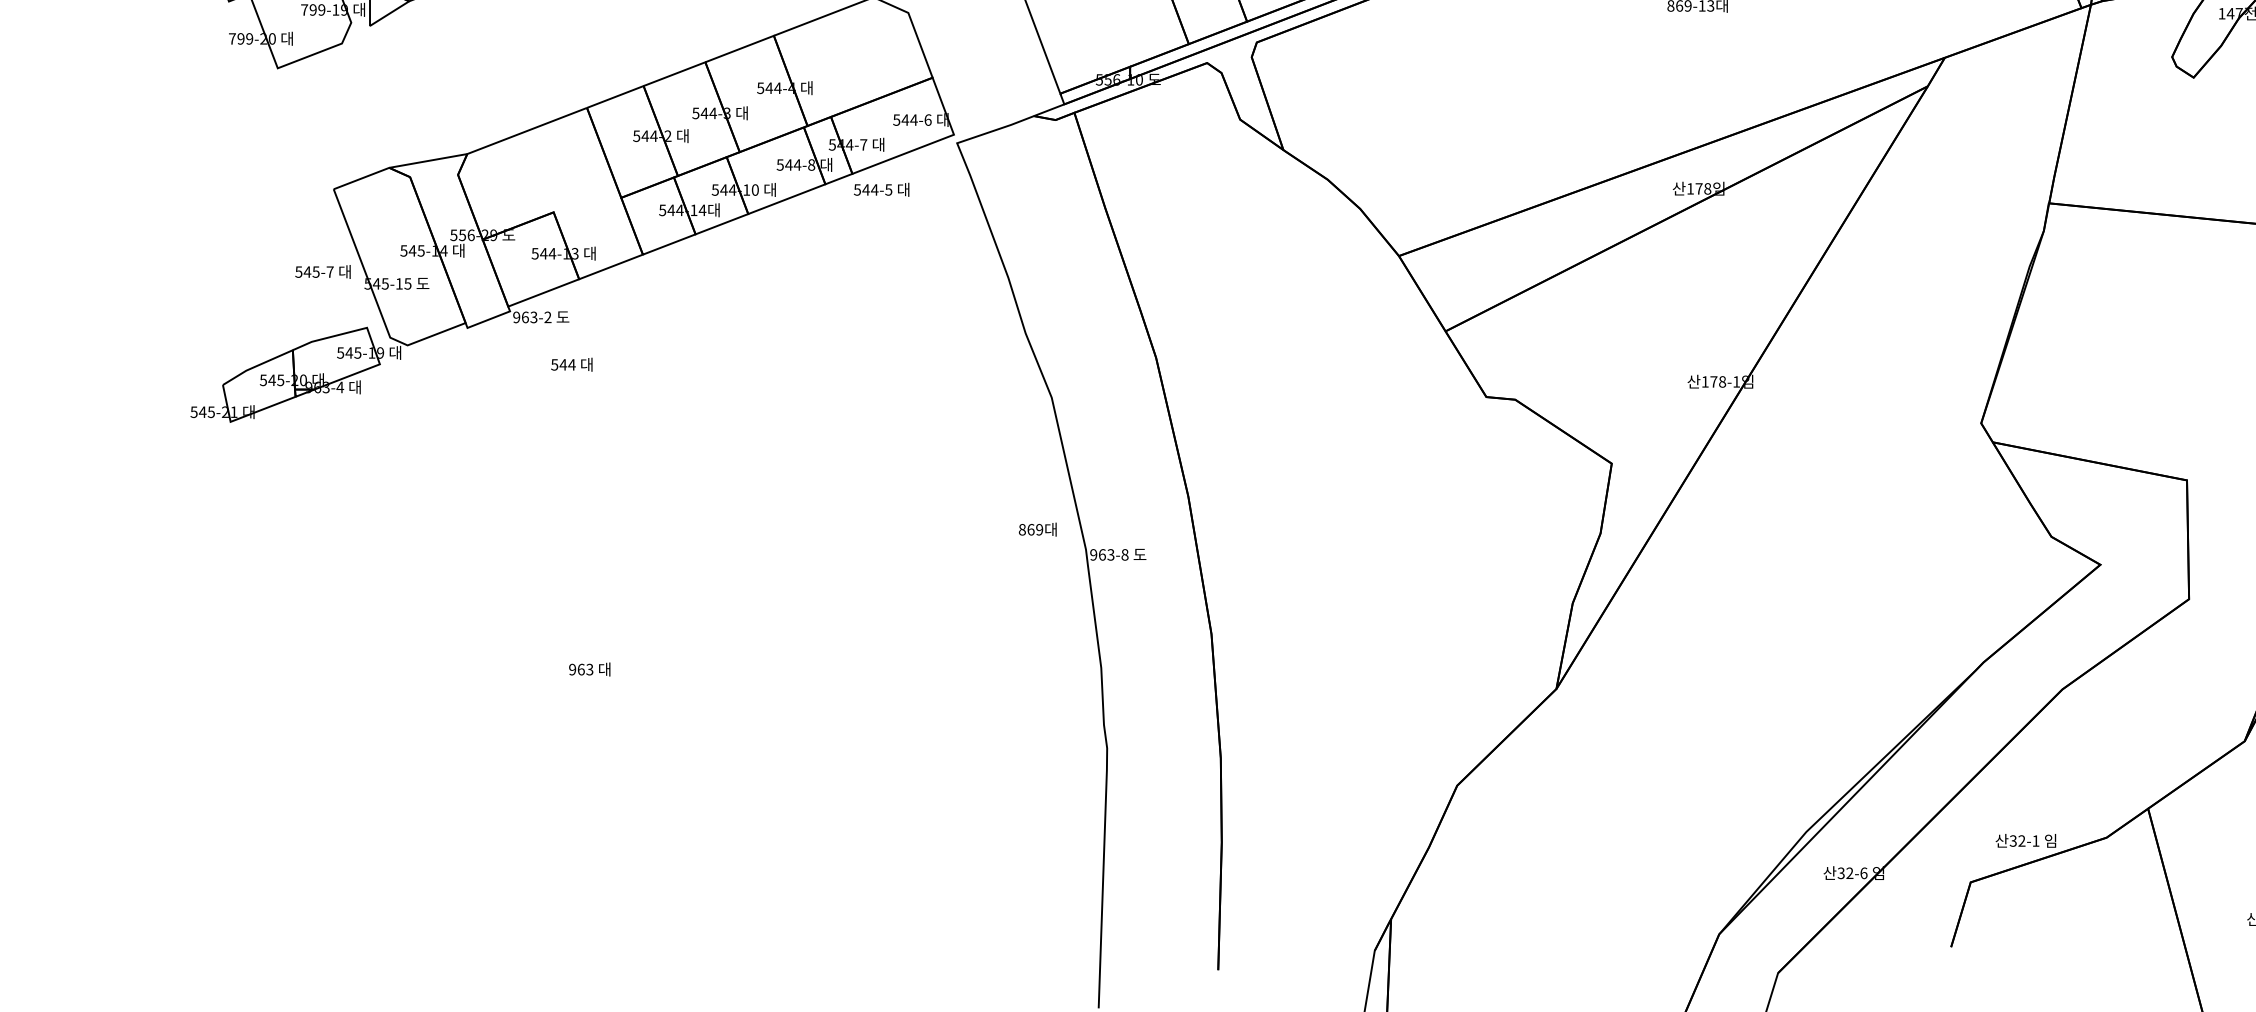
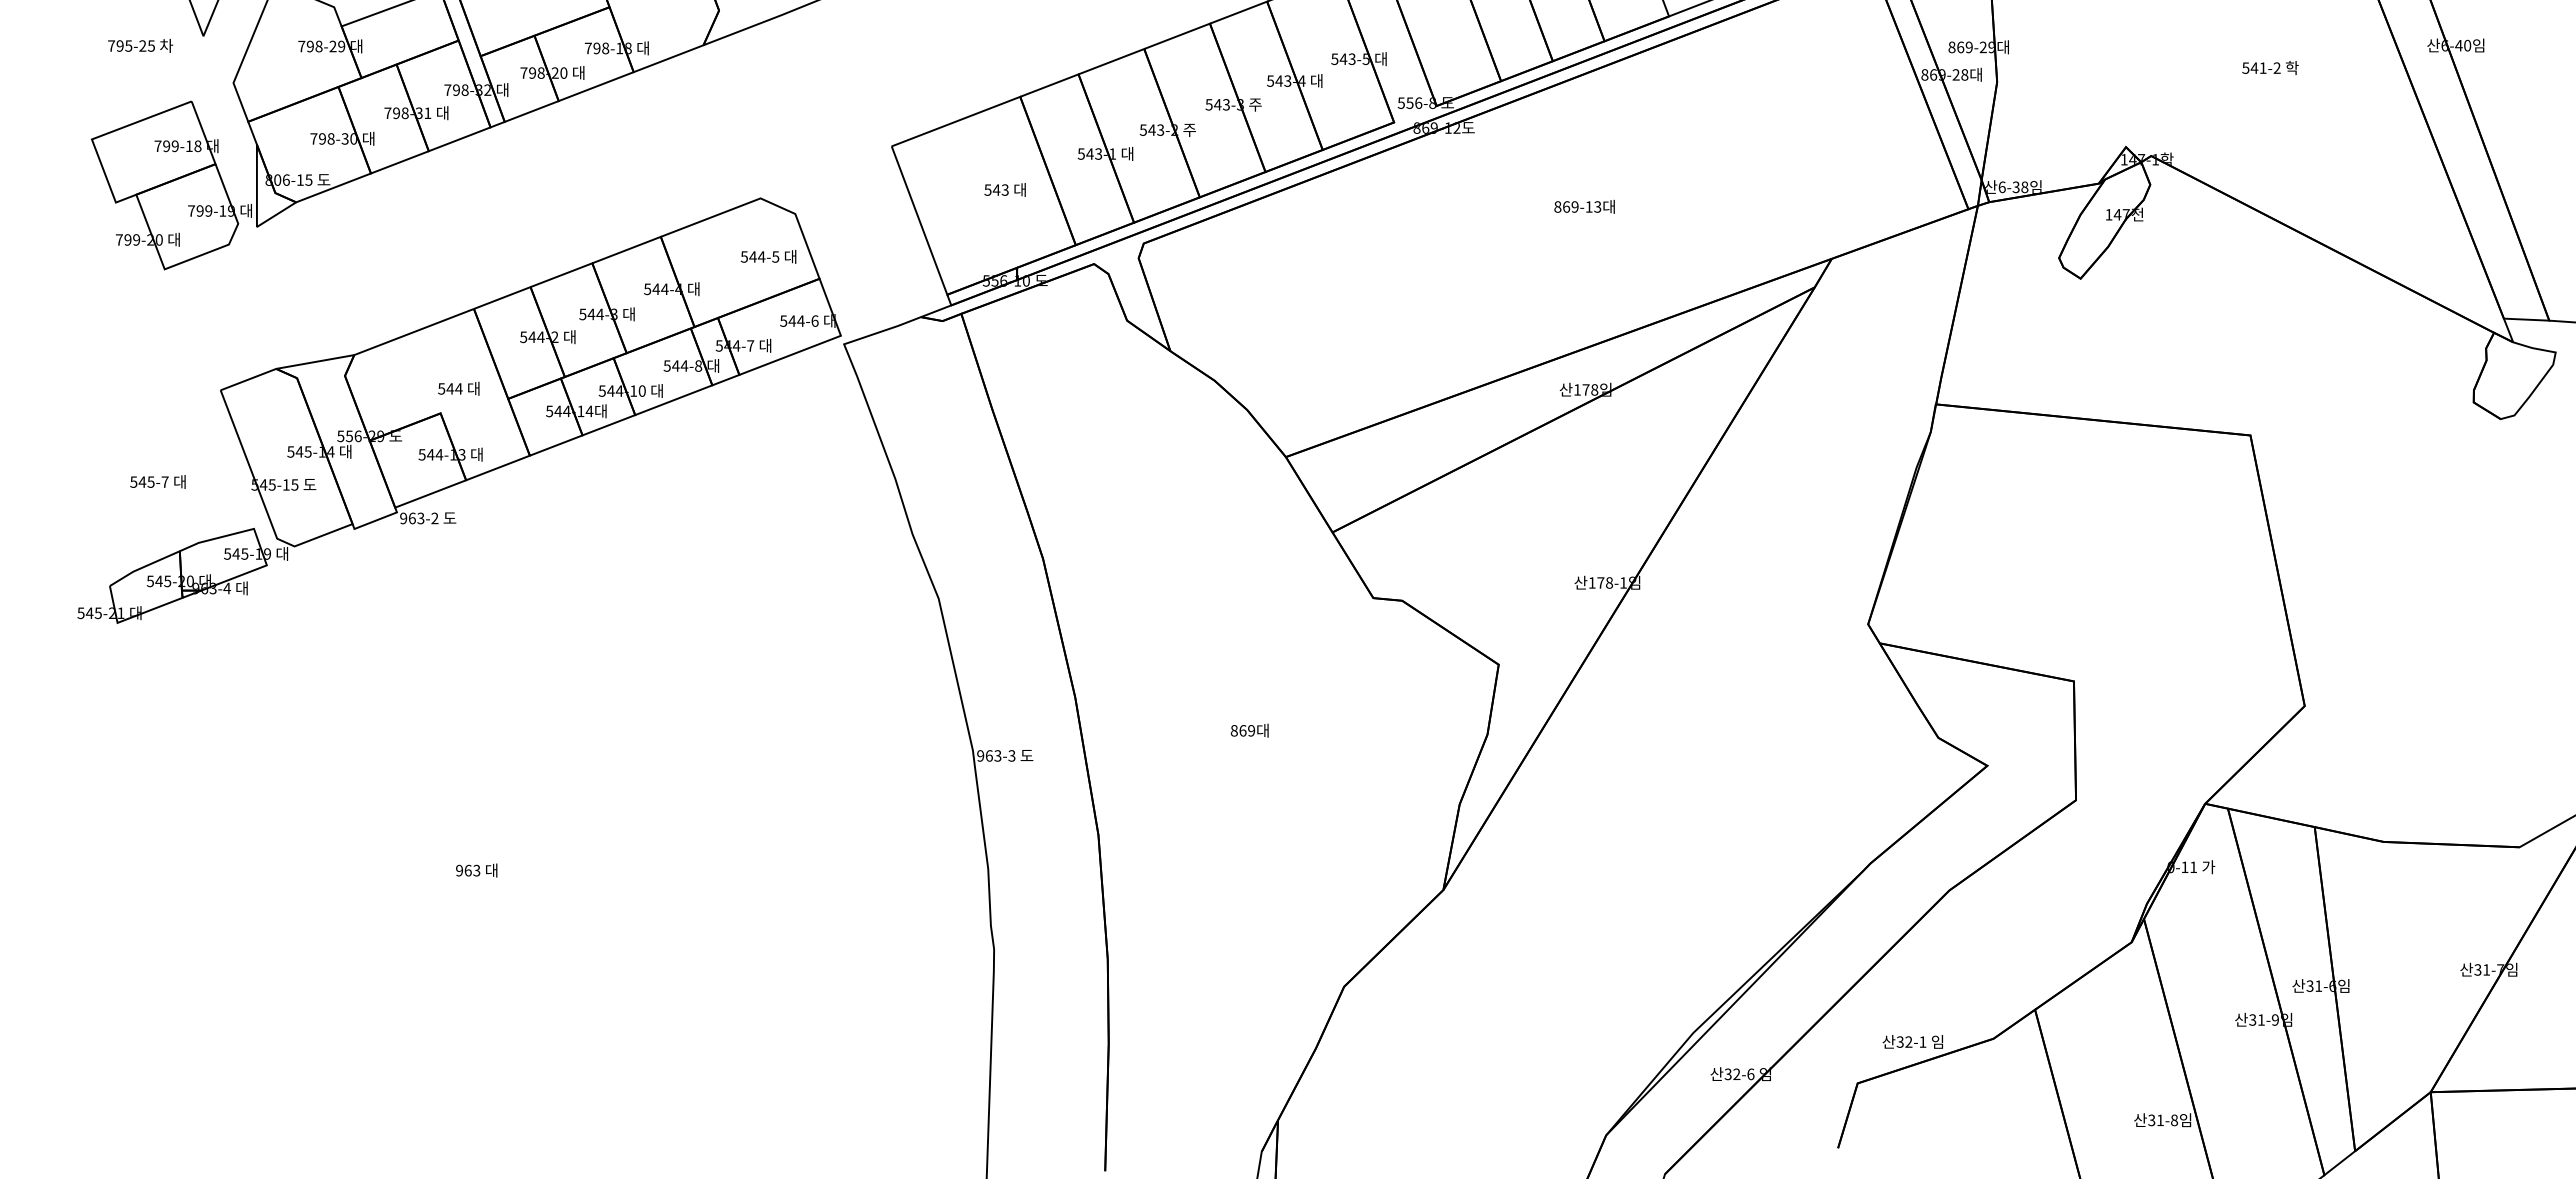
text: (881, 189) -> (768, 256), moved
text: (322, 271) -> (157, 481), moved
text: (571, 364) -> (458, 388), moved
text: (1037, 529) -> (1249, 730), moved
text: (1124, 554) -> (1011, 755), 963-8 -> 963-3

